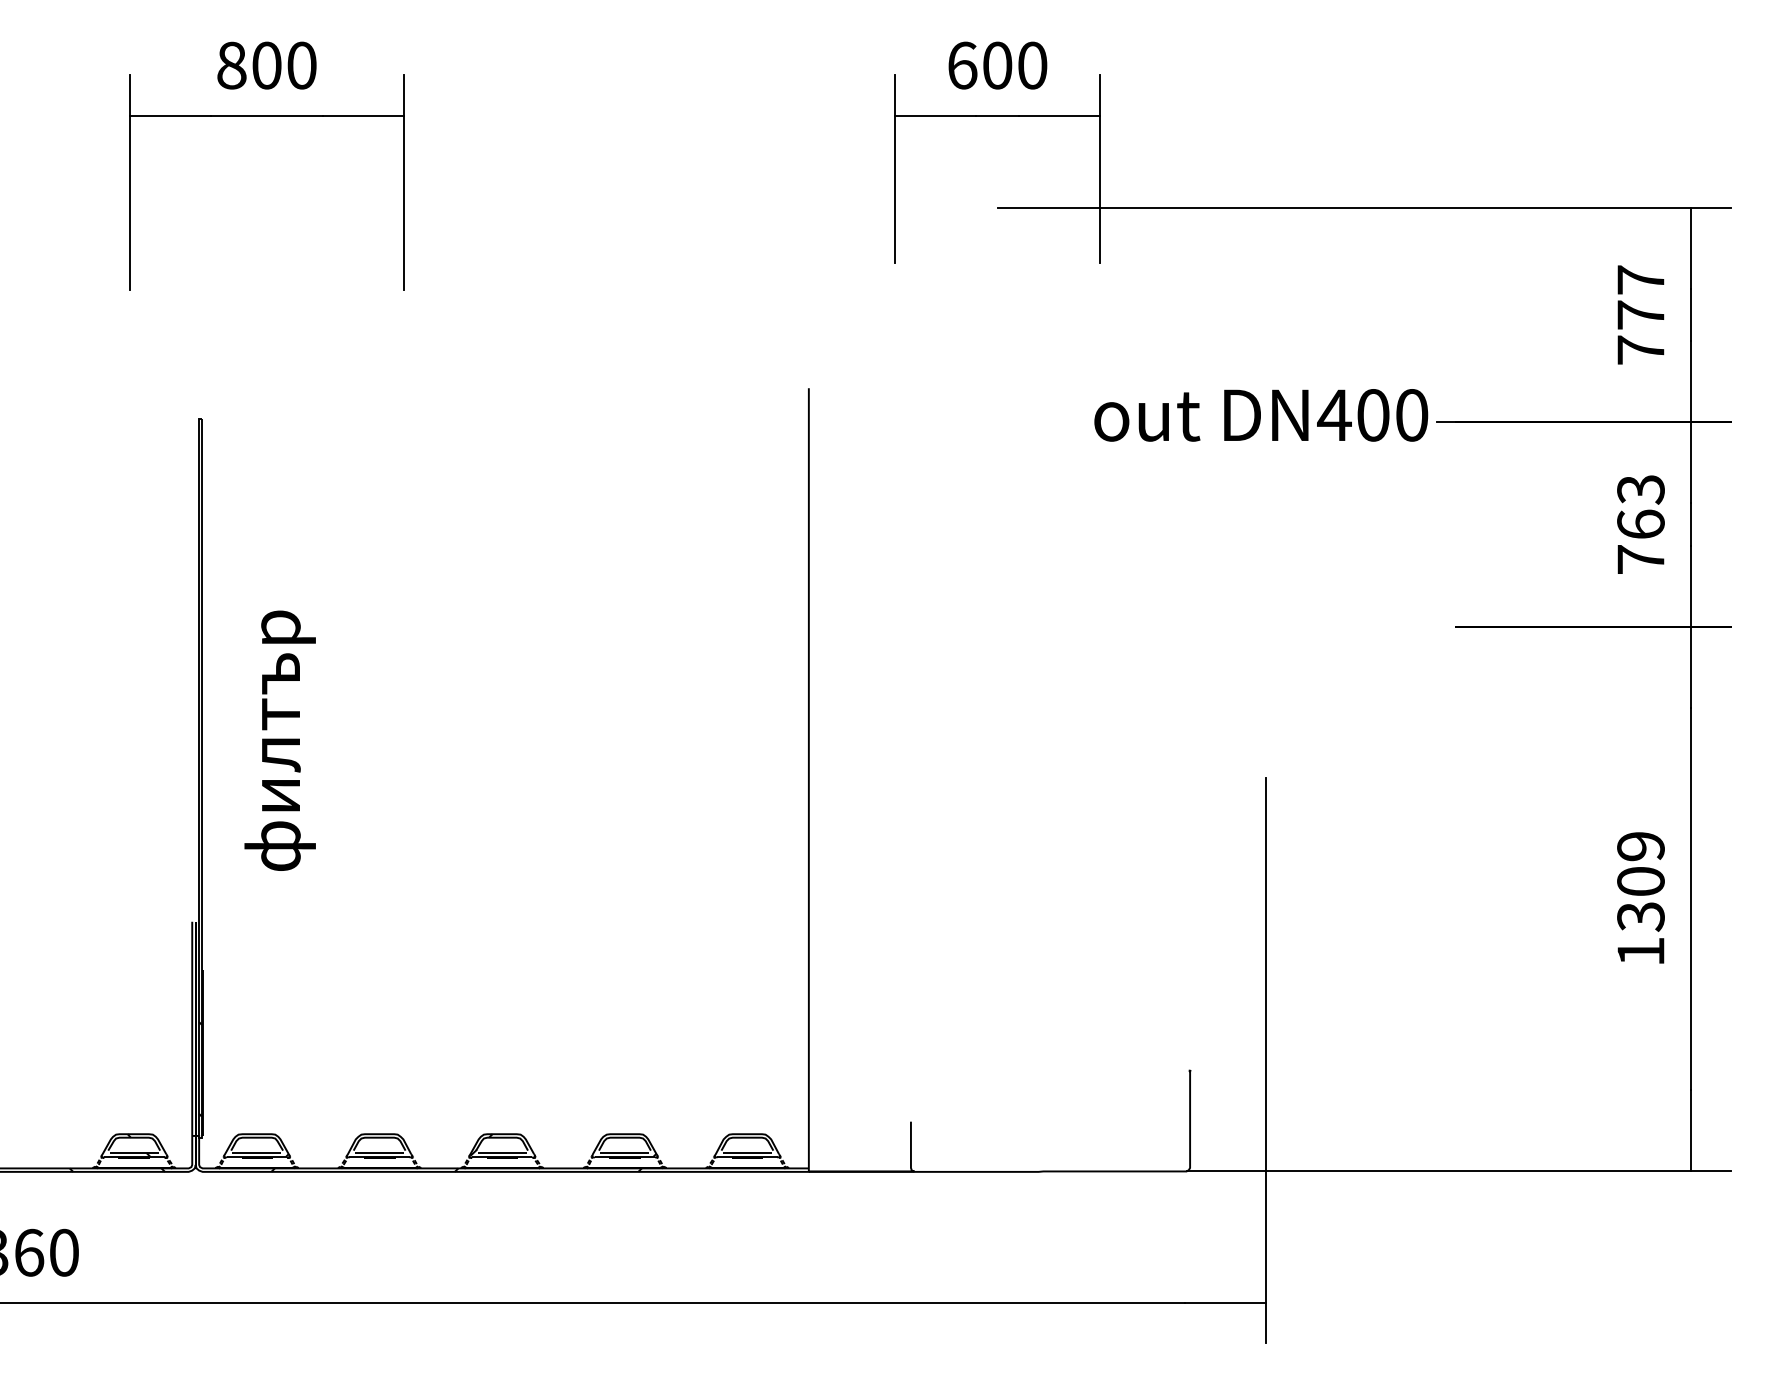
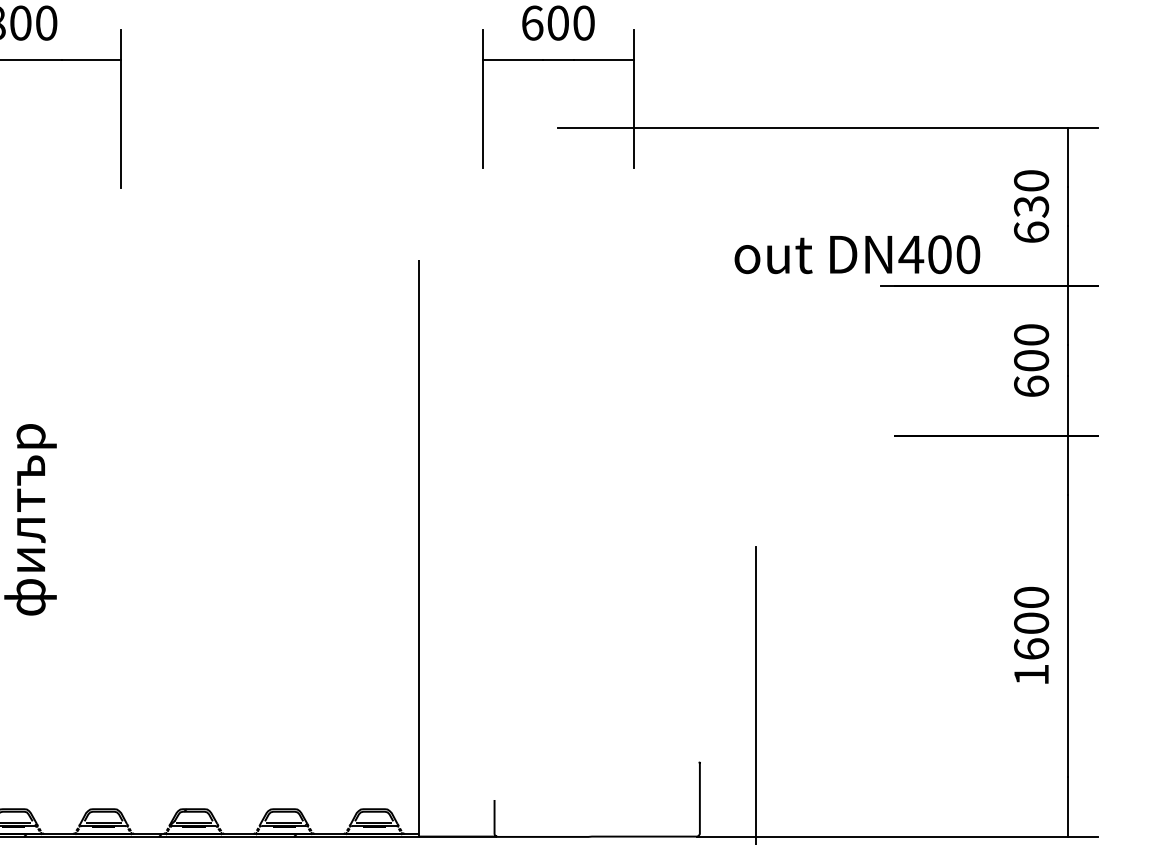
text: (1640, 314) -> (1031, 206), 777 -> 630
text: (1261, 415) -> (857, 254), moved
text: (1640, 524) -> (1031, 360), 763 -> 600
text: (1640, 881) -> (1031, 623), 1309 -> 1600

